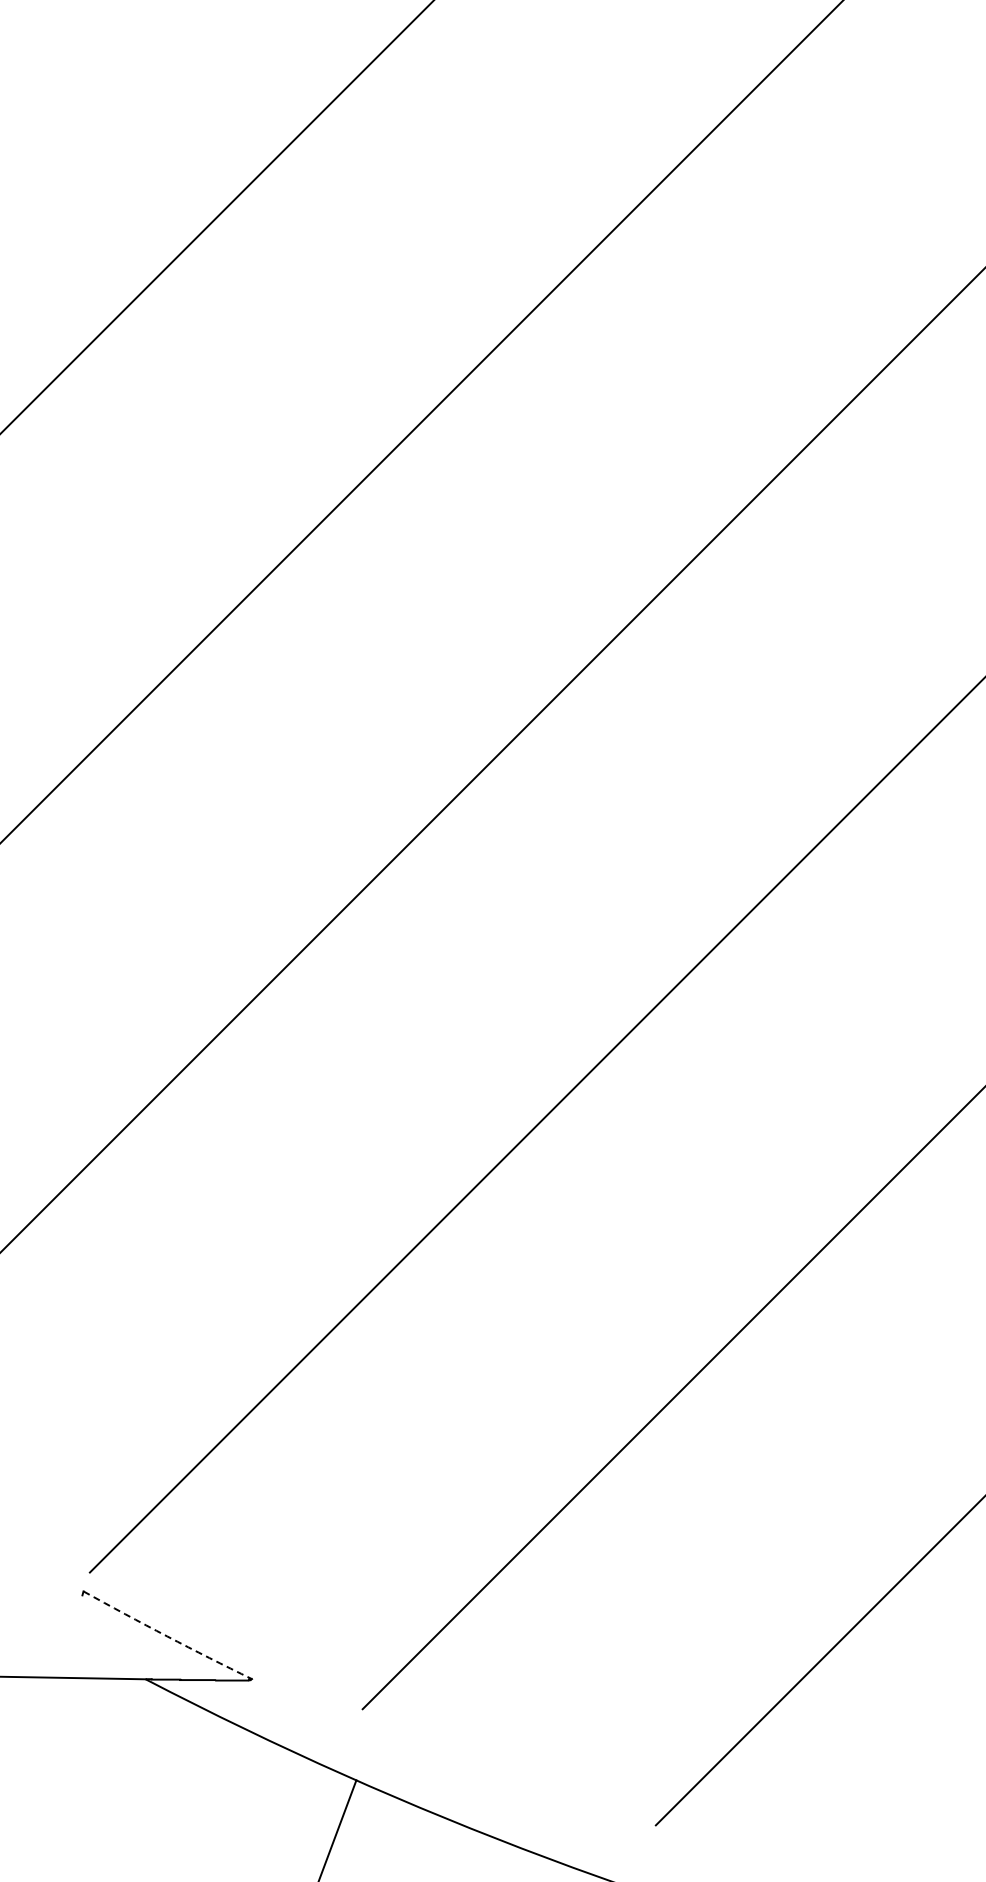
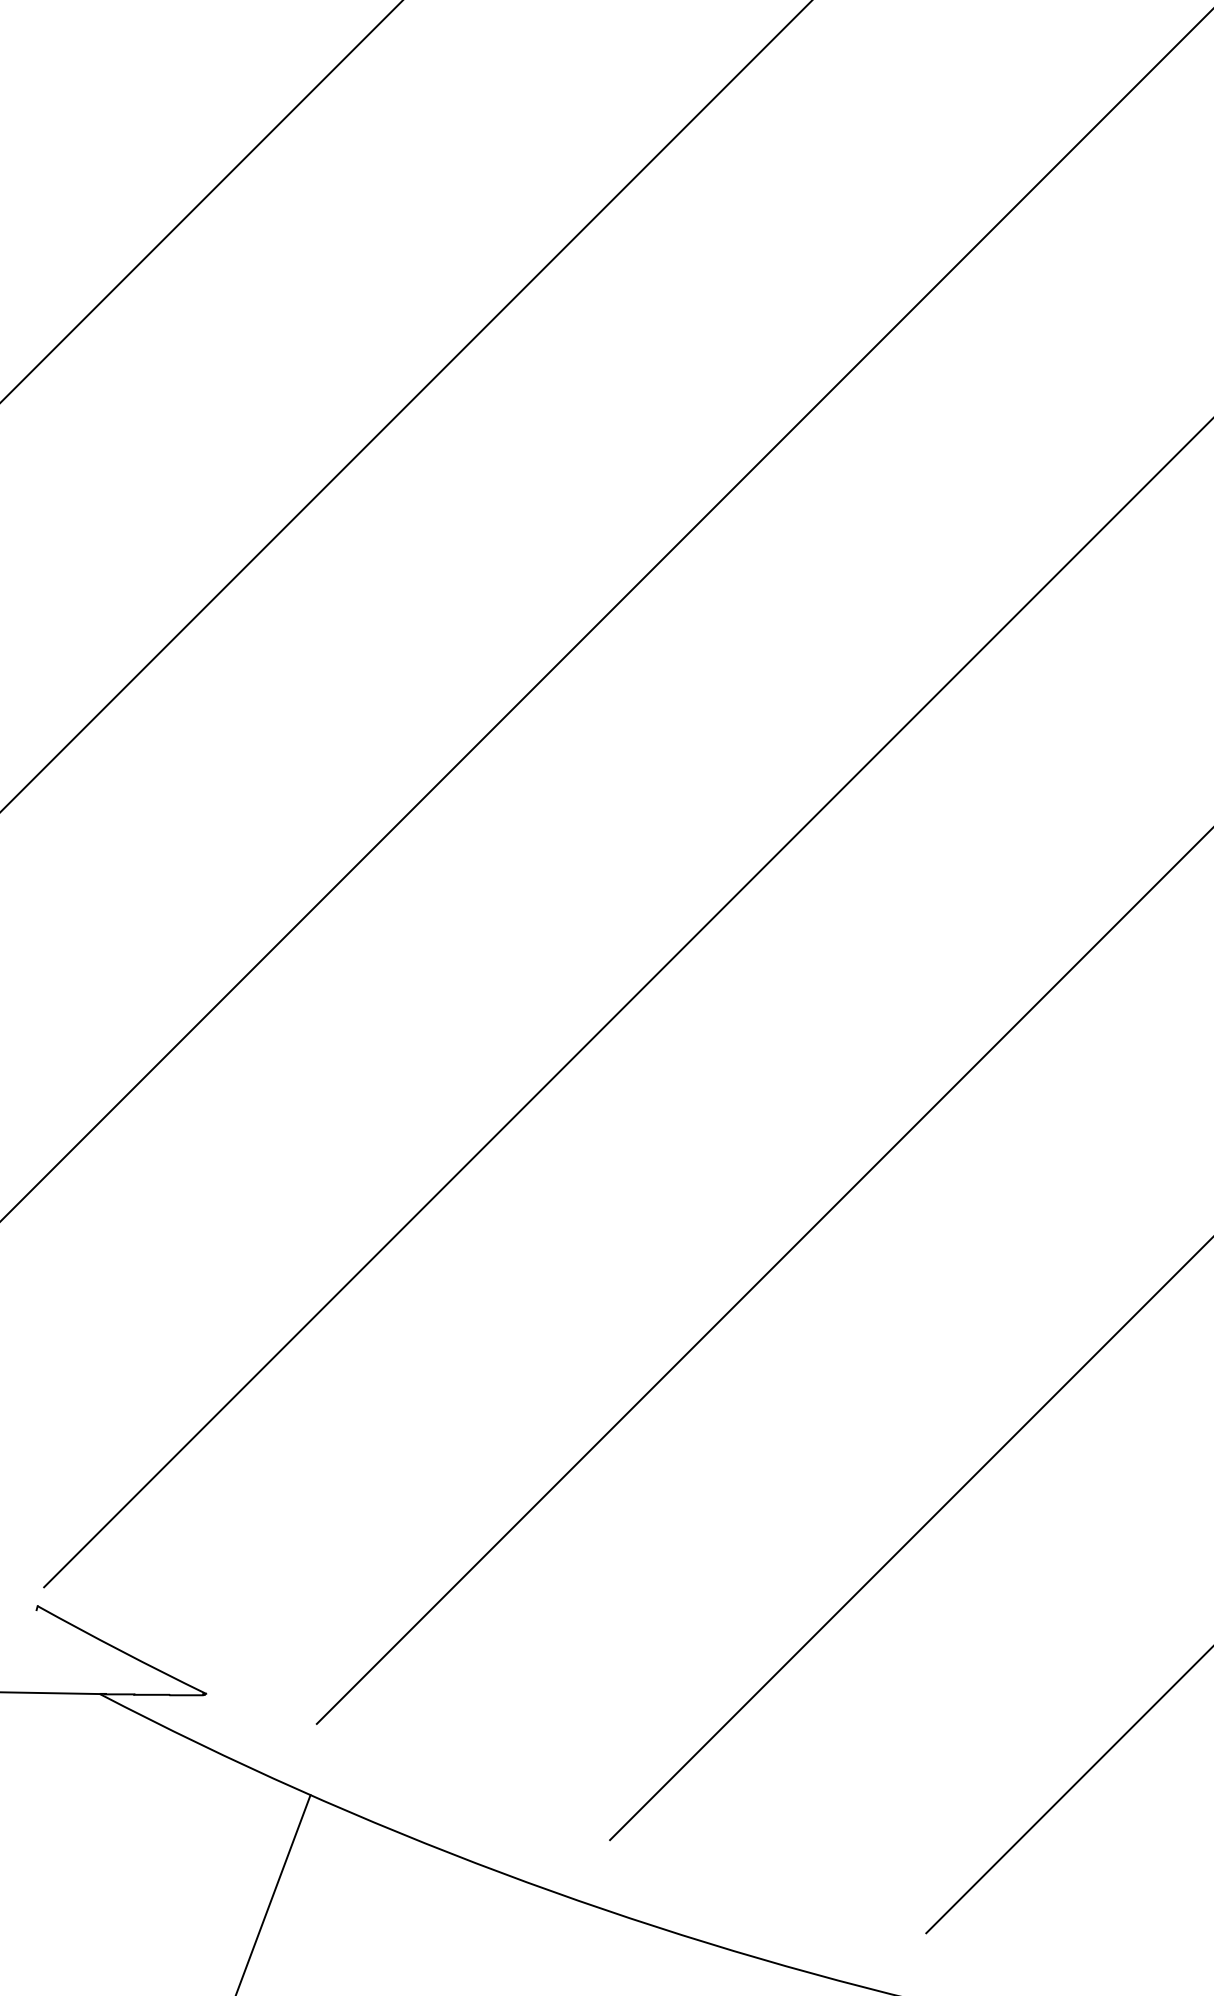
arc: (167, 1636) -> (121, 1651), dashed -> solid

